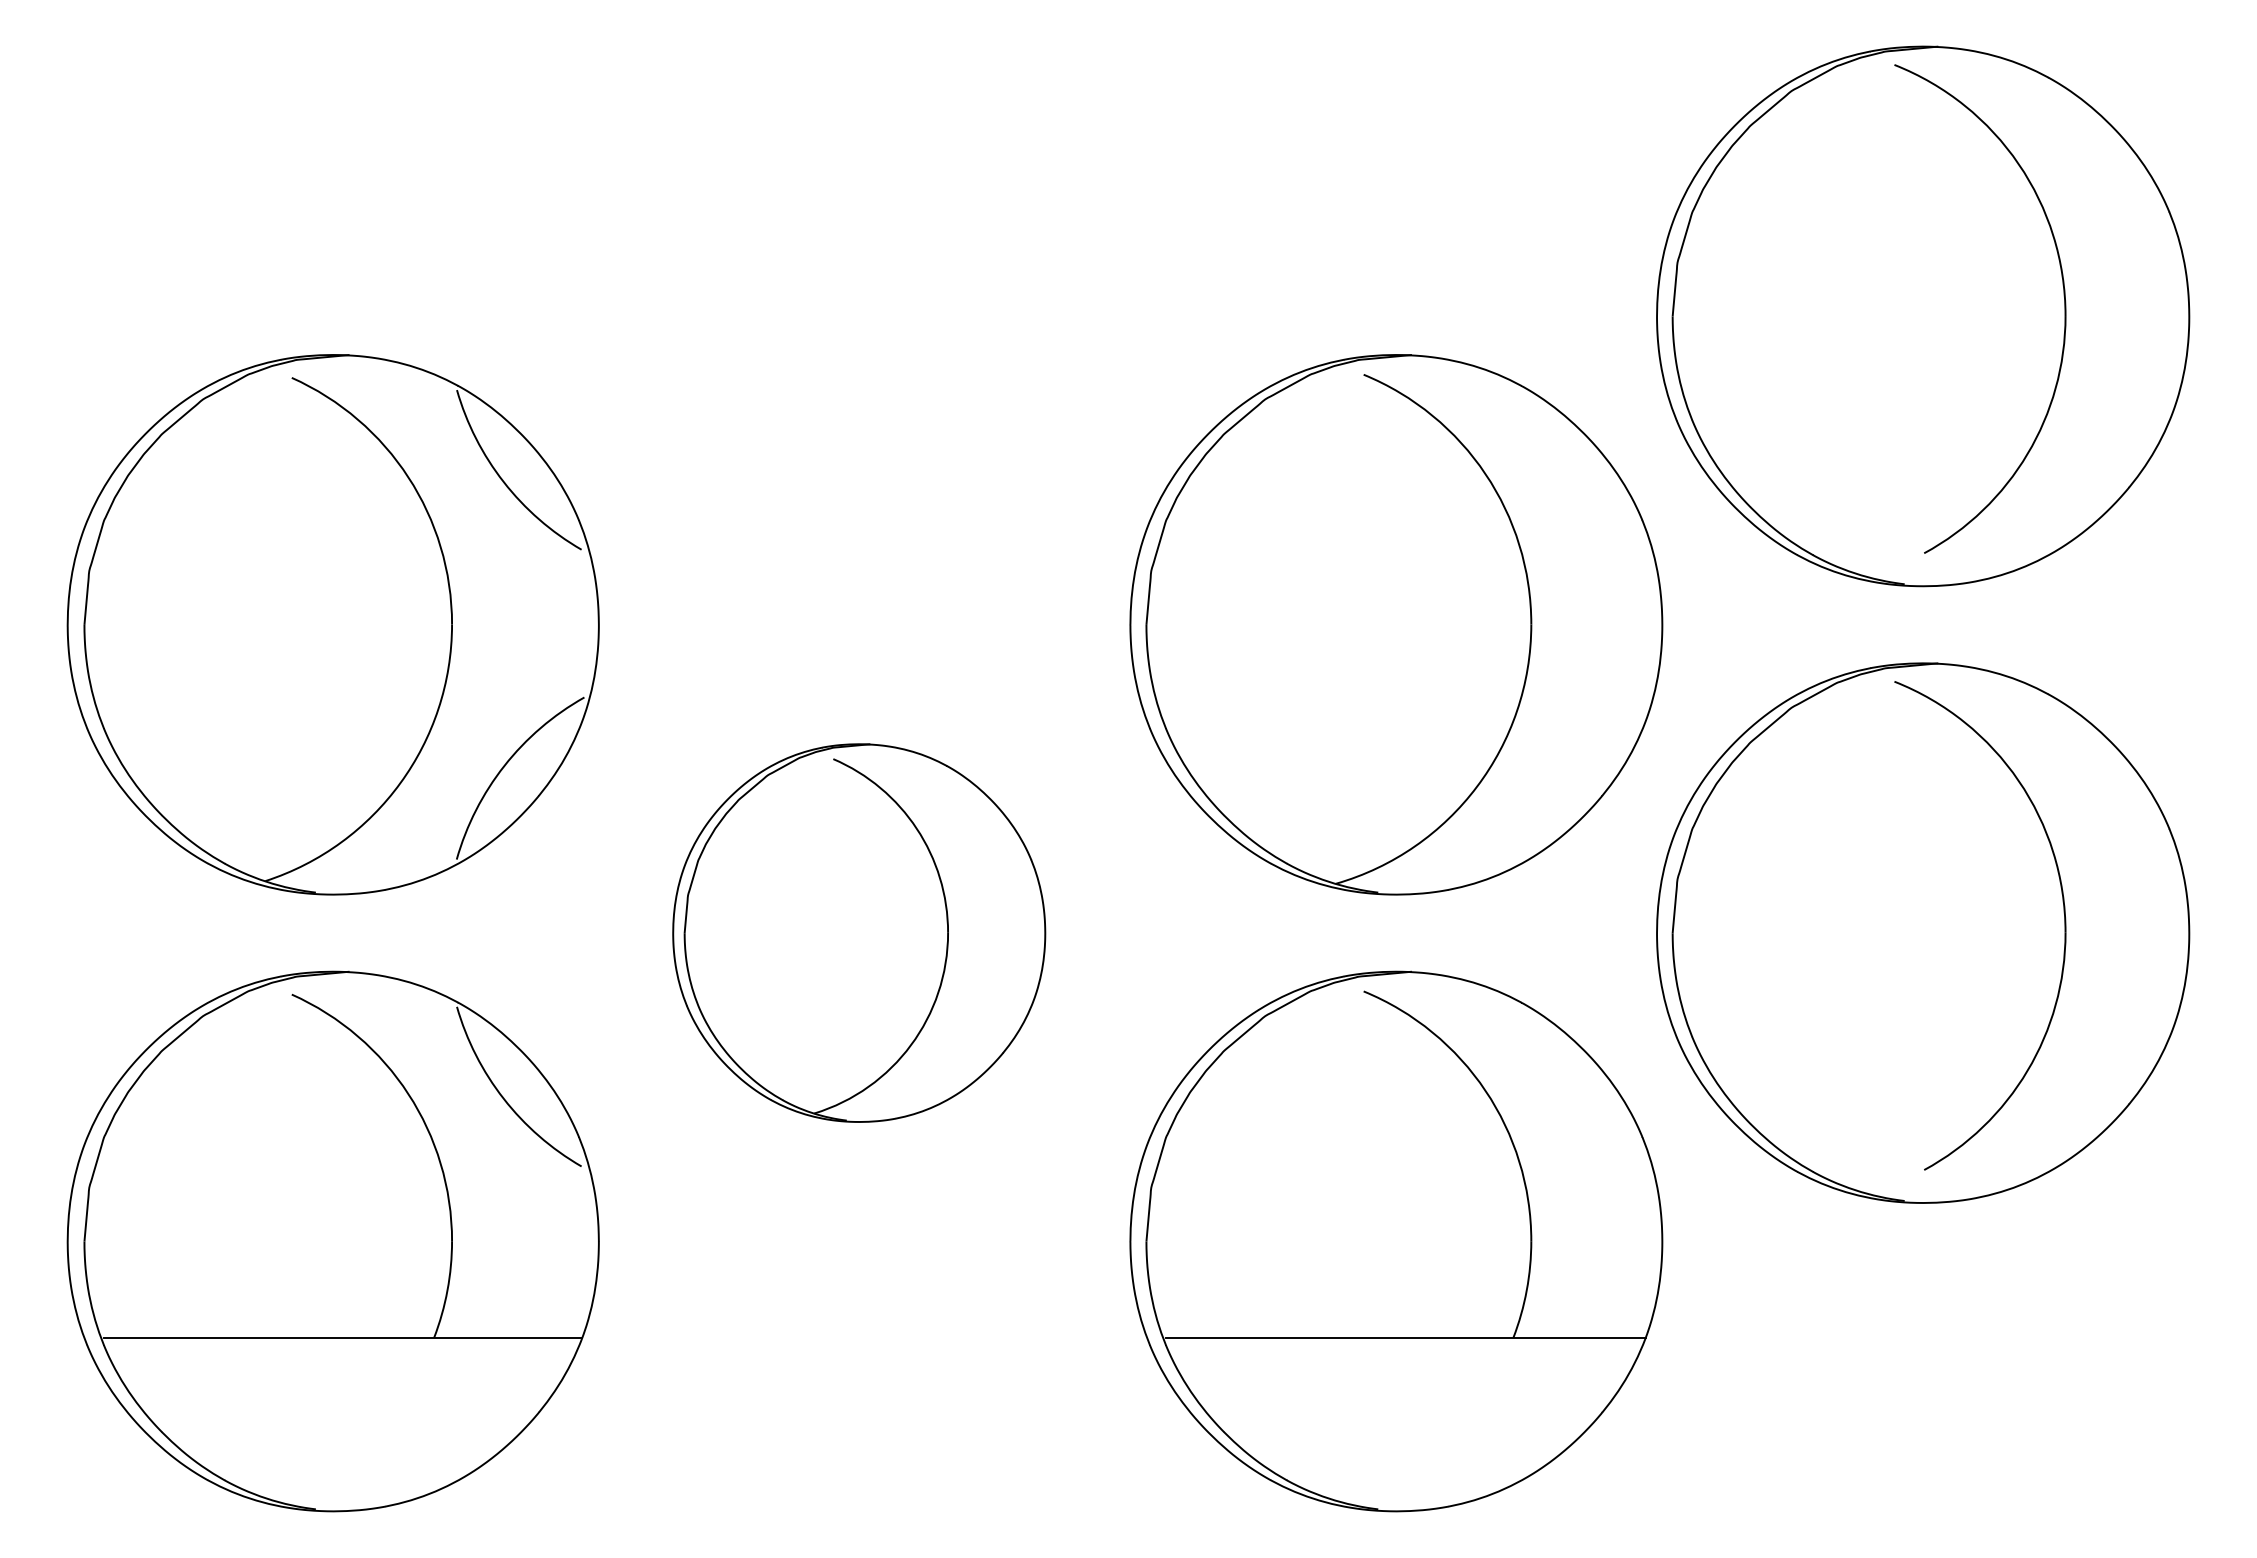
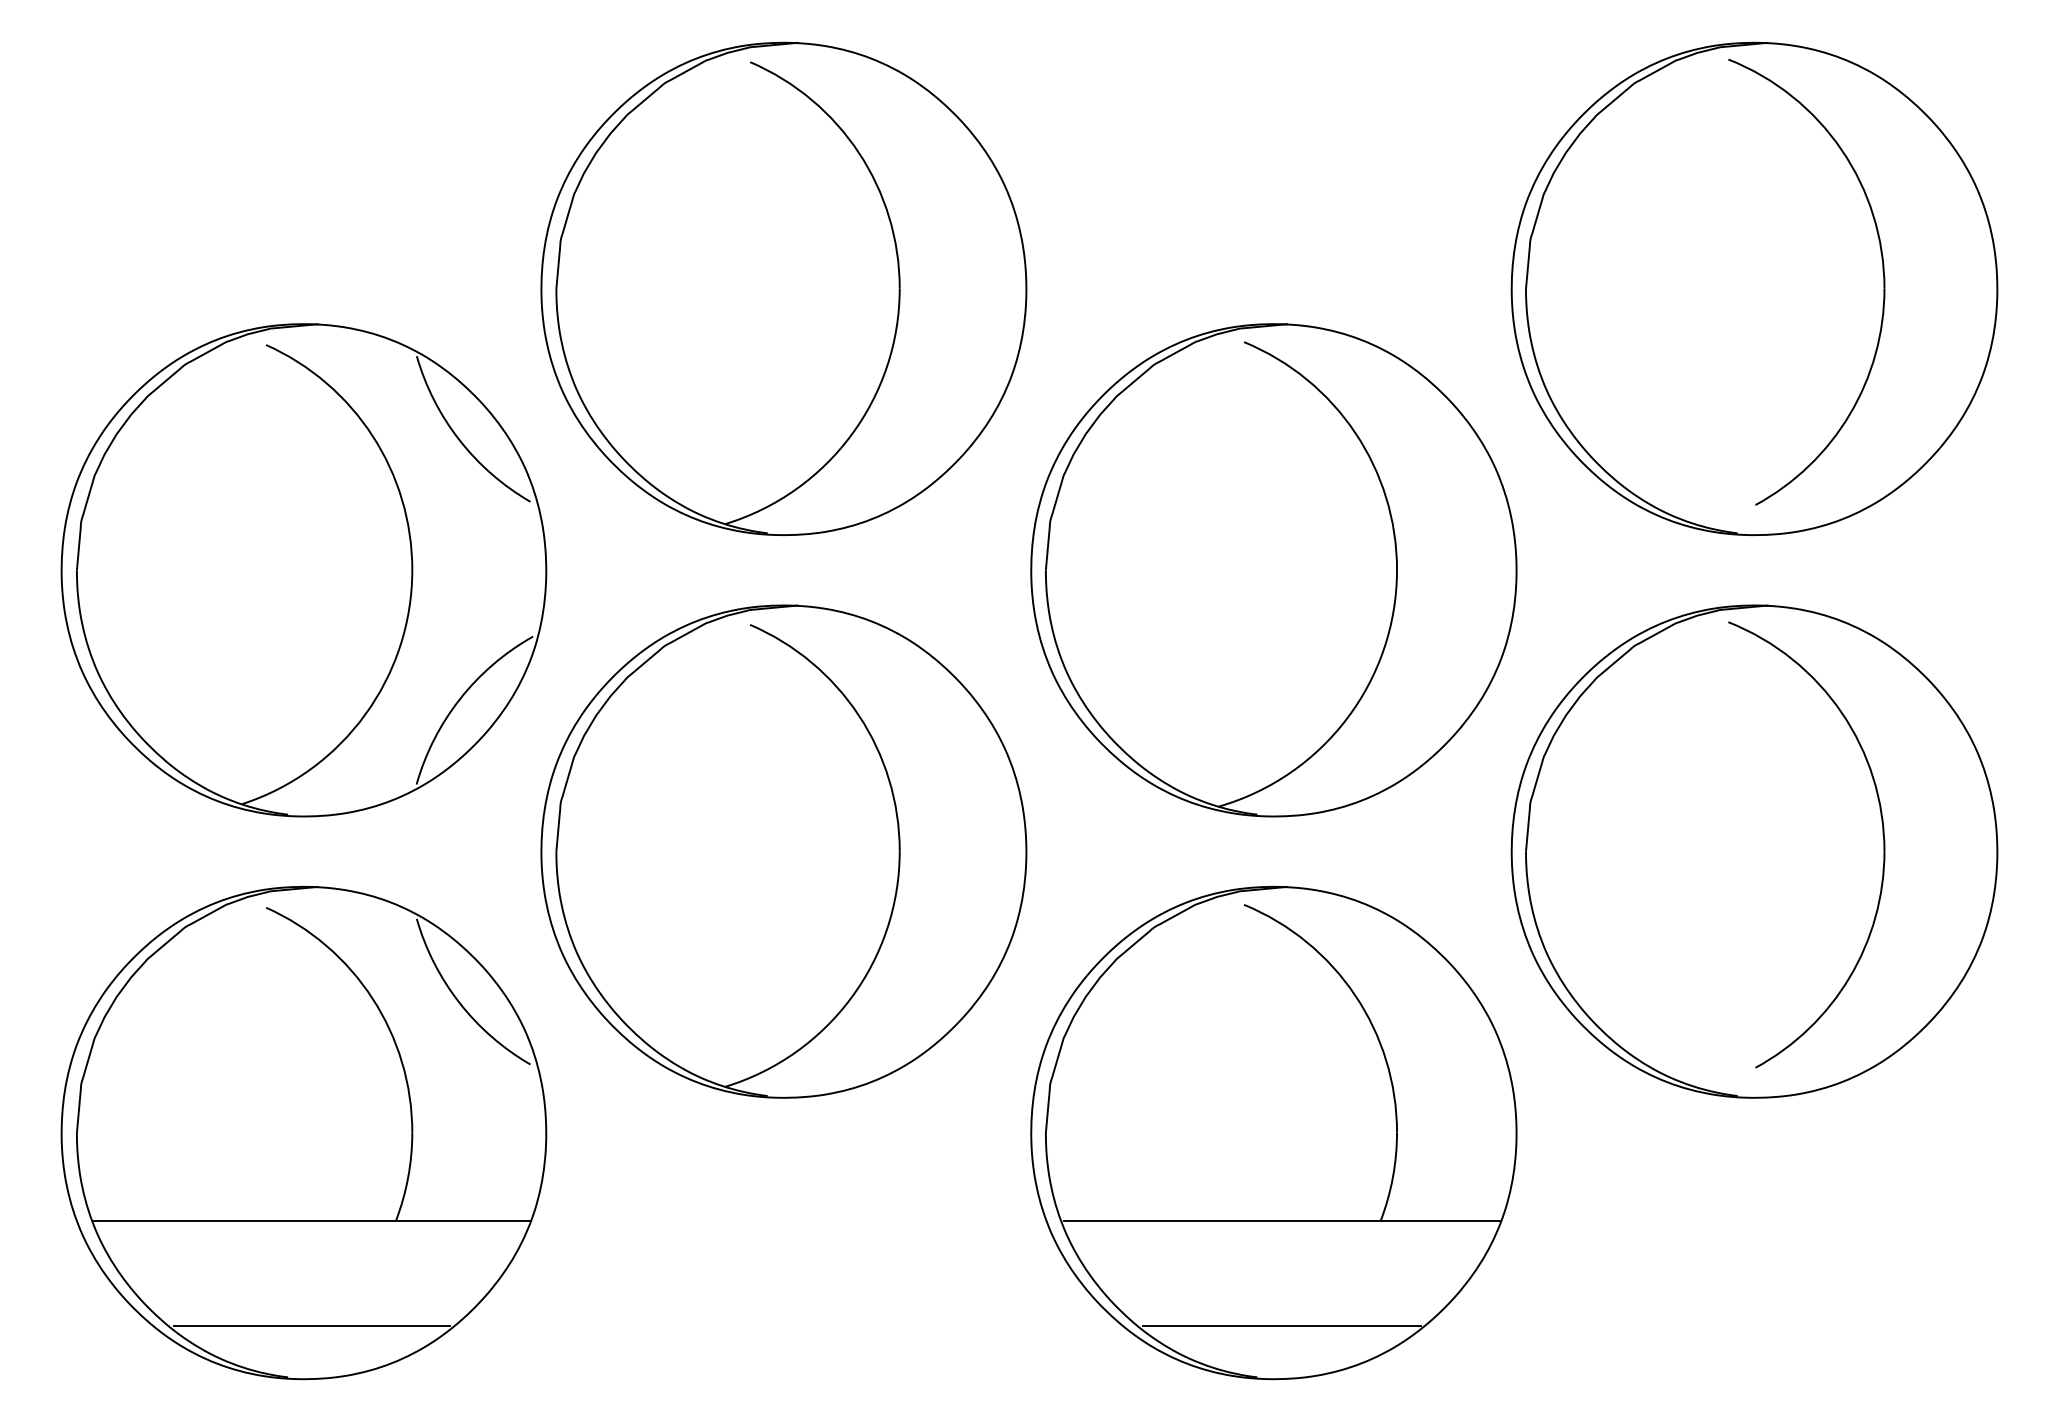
part: (858, 316) -> (783, 289), added
part: (858, 932) -> (783, 851), size x1.43
line: (341, 1453) -> (311, 1326), added
line: (1404, 1453) -> (1281, 1326), added

